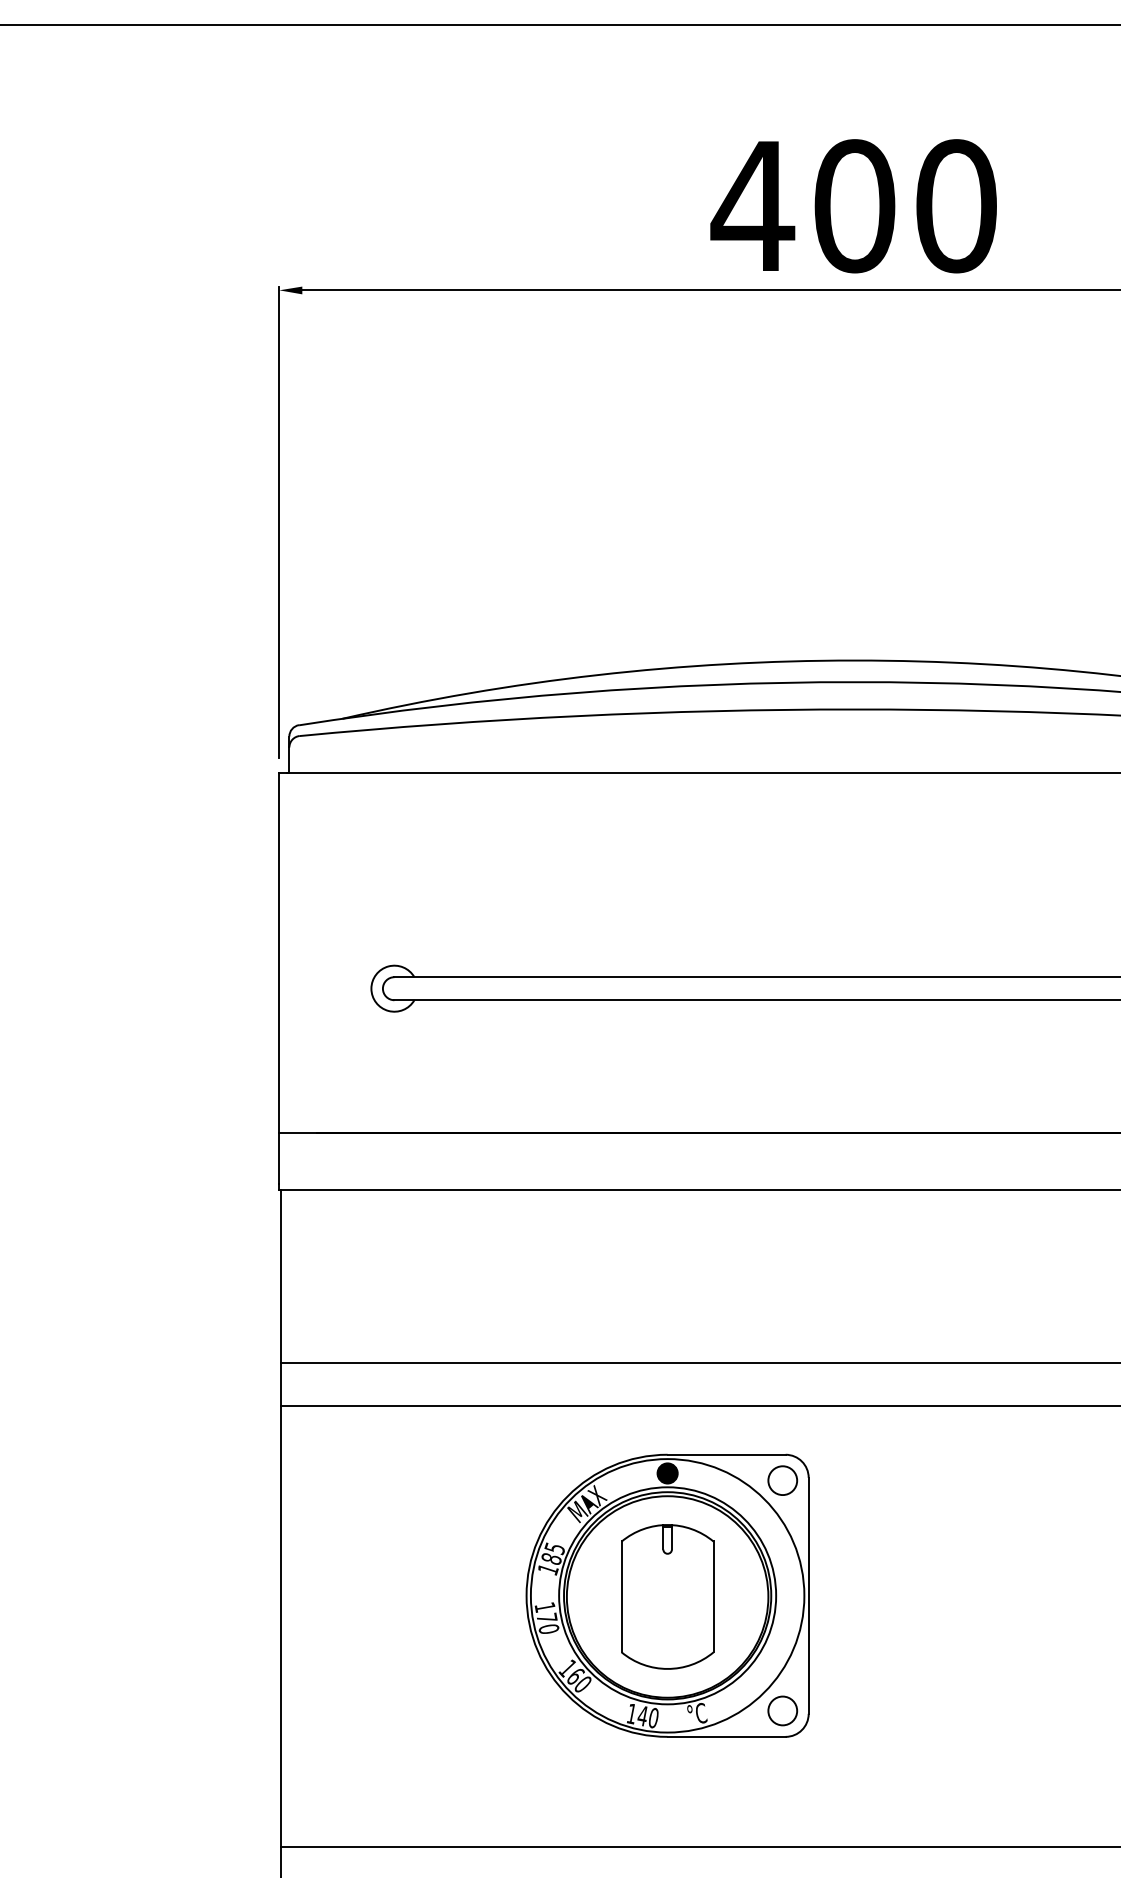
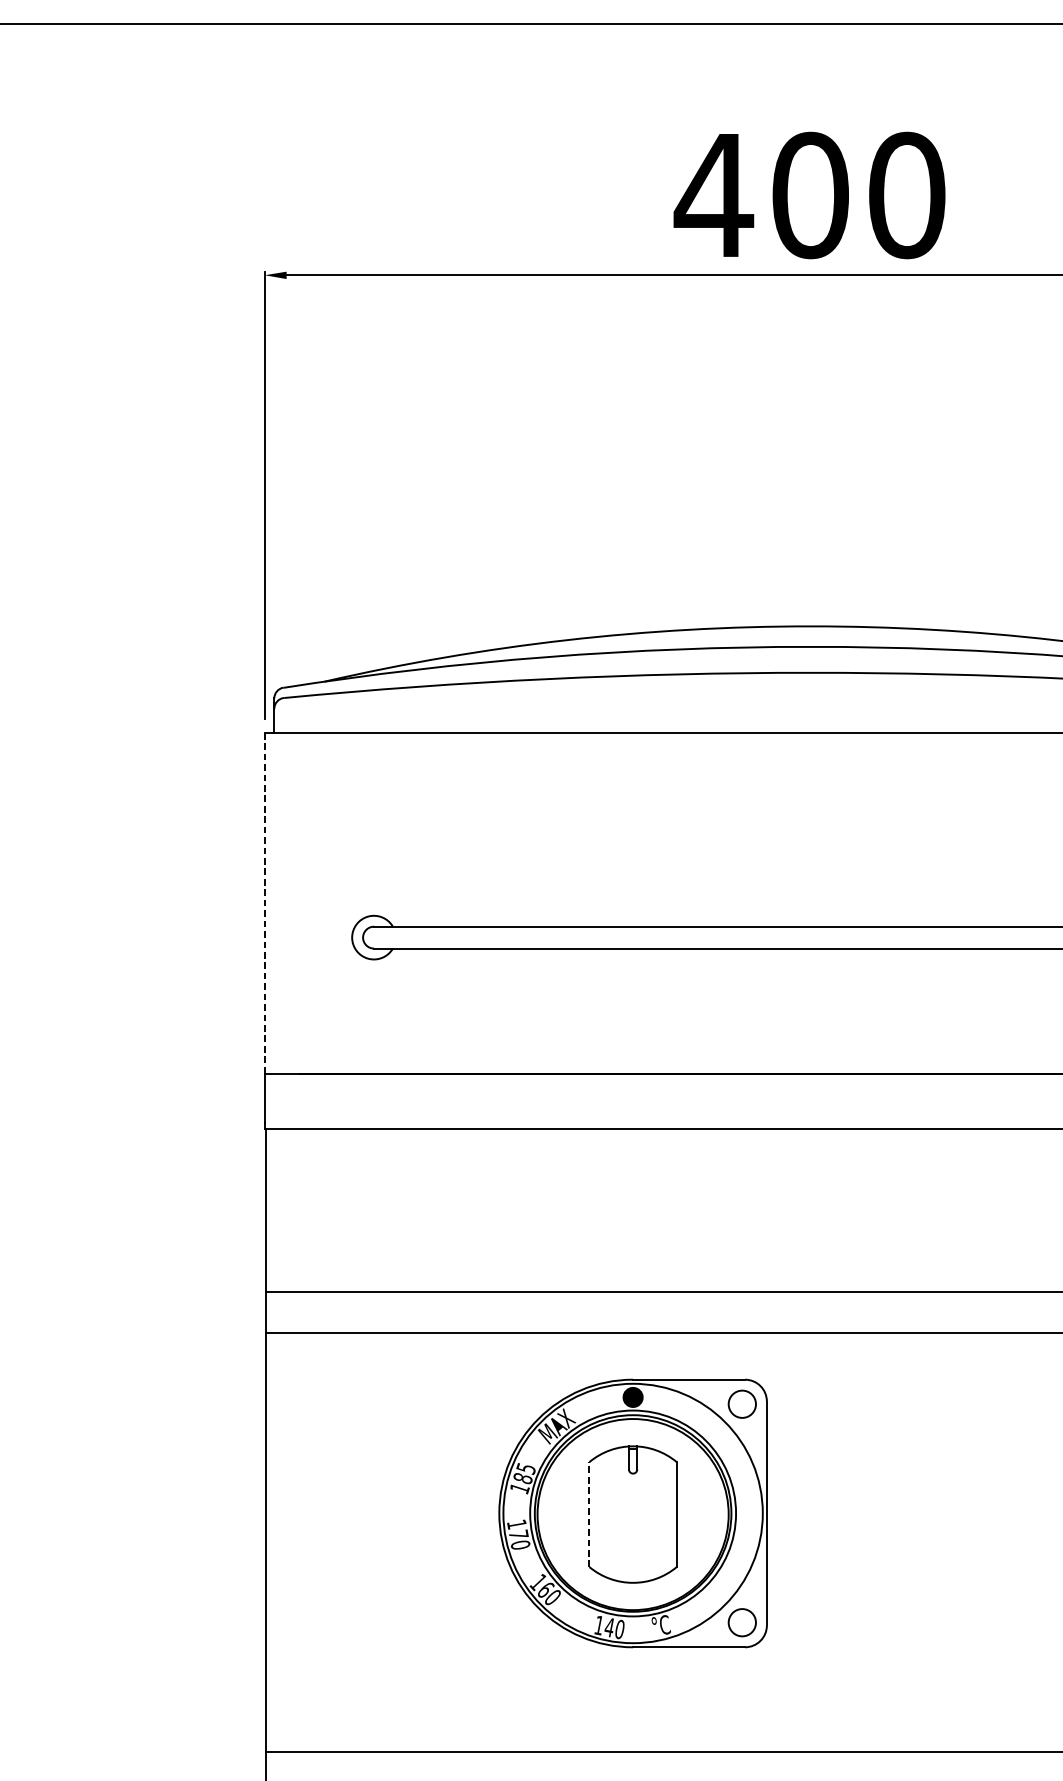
line: (279, 952) -> (264, 903), solid -> dashed
line: (621, 1596) -> (589, 1514), solid -> dashed

